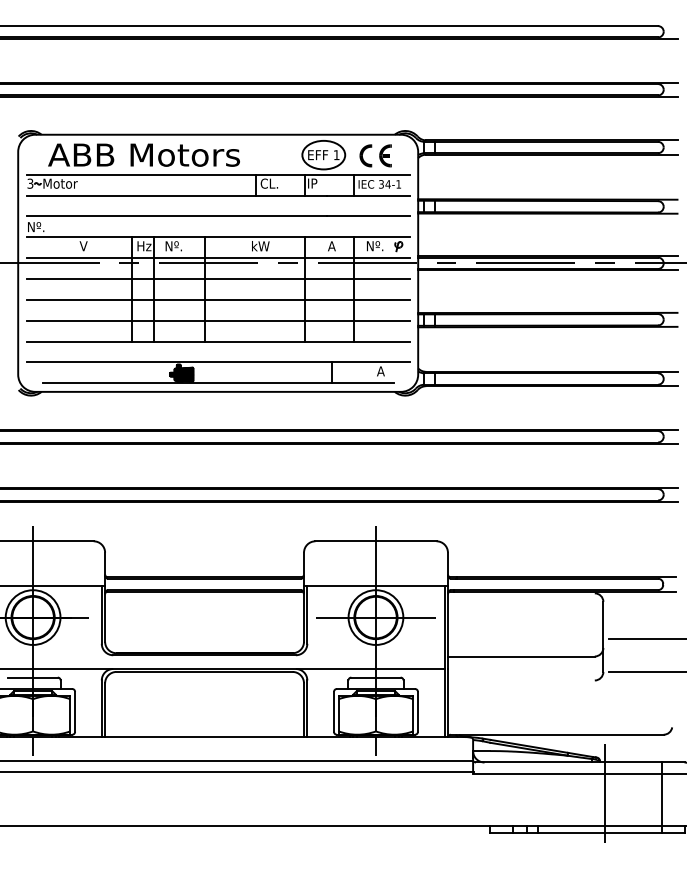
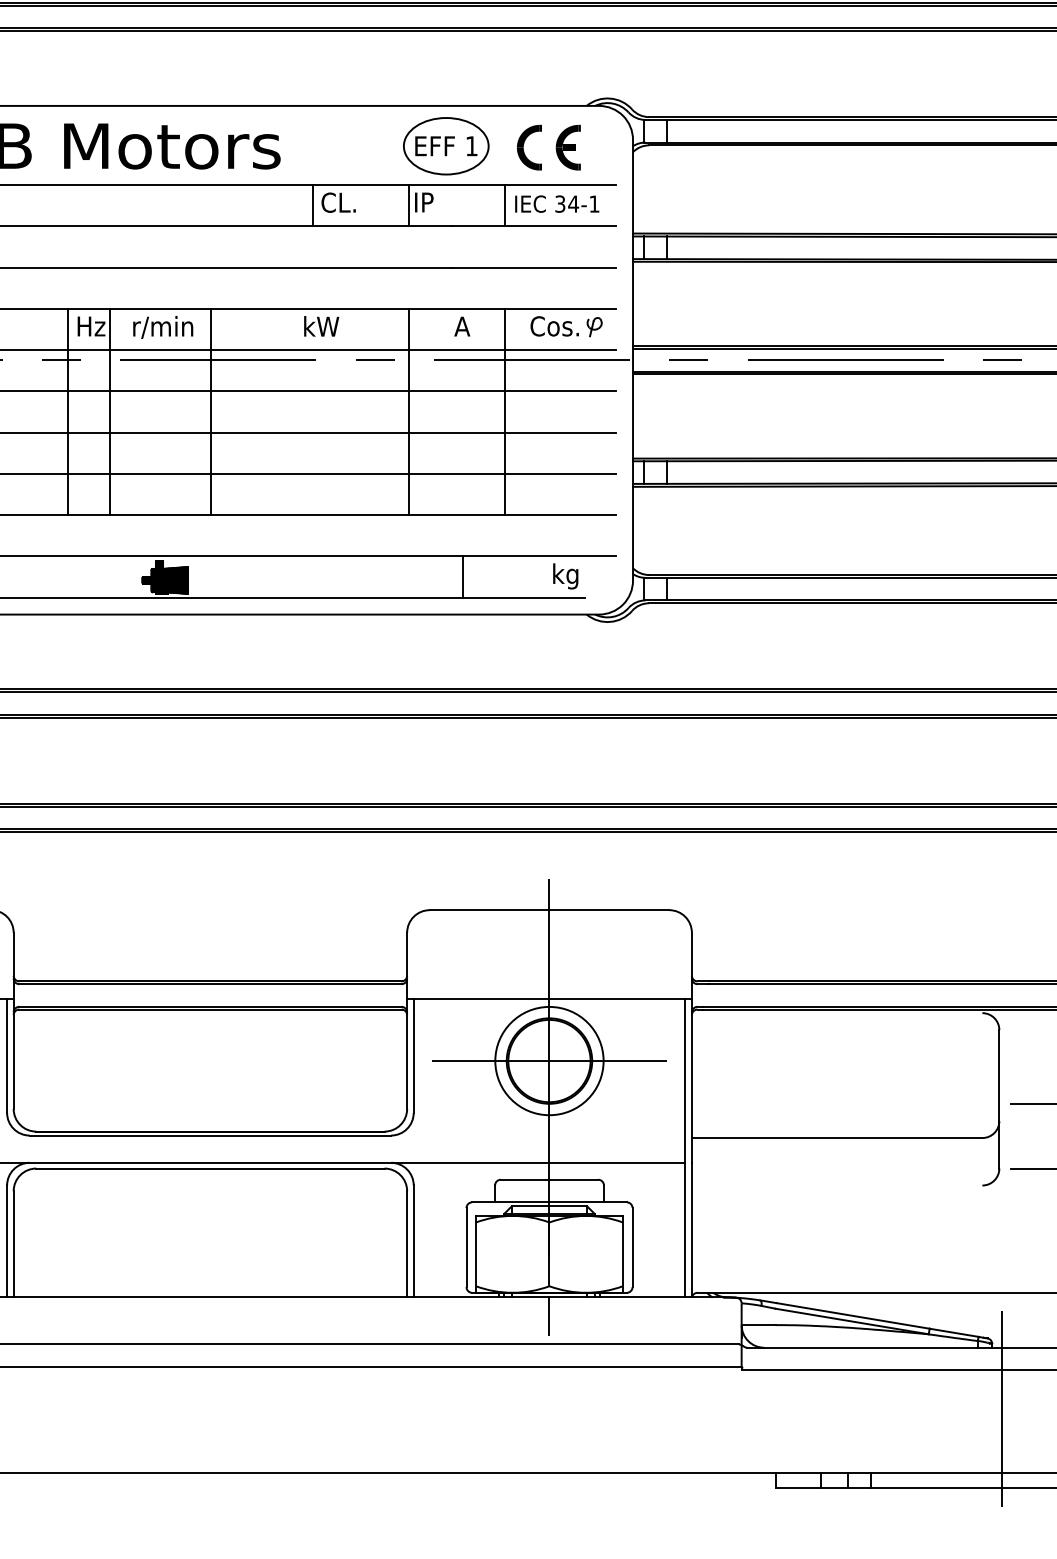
text: (180, 246) -> (162, 326), Nº. -> r/min
text: (378, 246) -> (554, 326), Nº. -> Cos.
text: (383, 372) -> (564, 576), A -> kg

